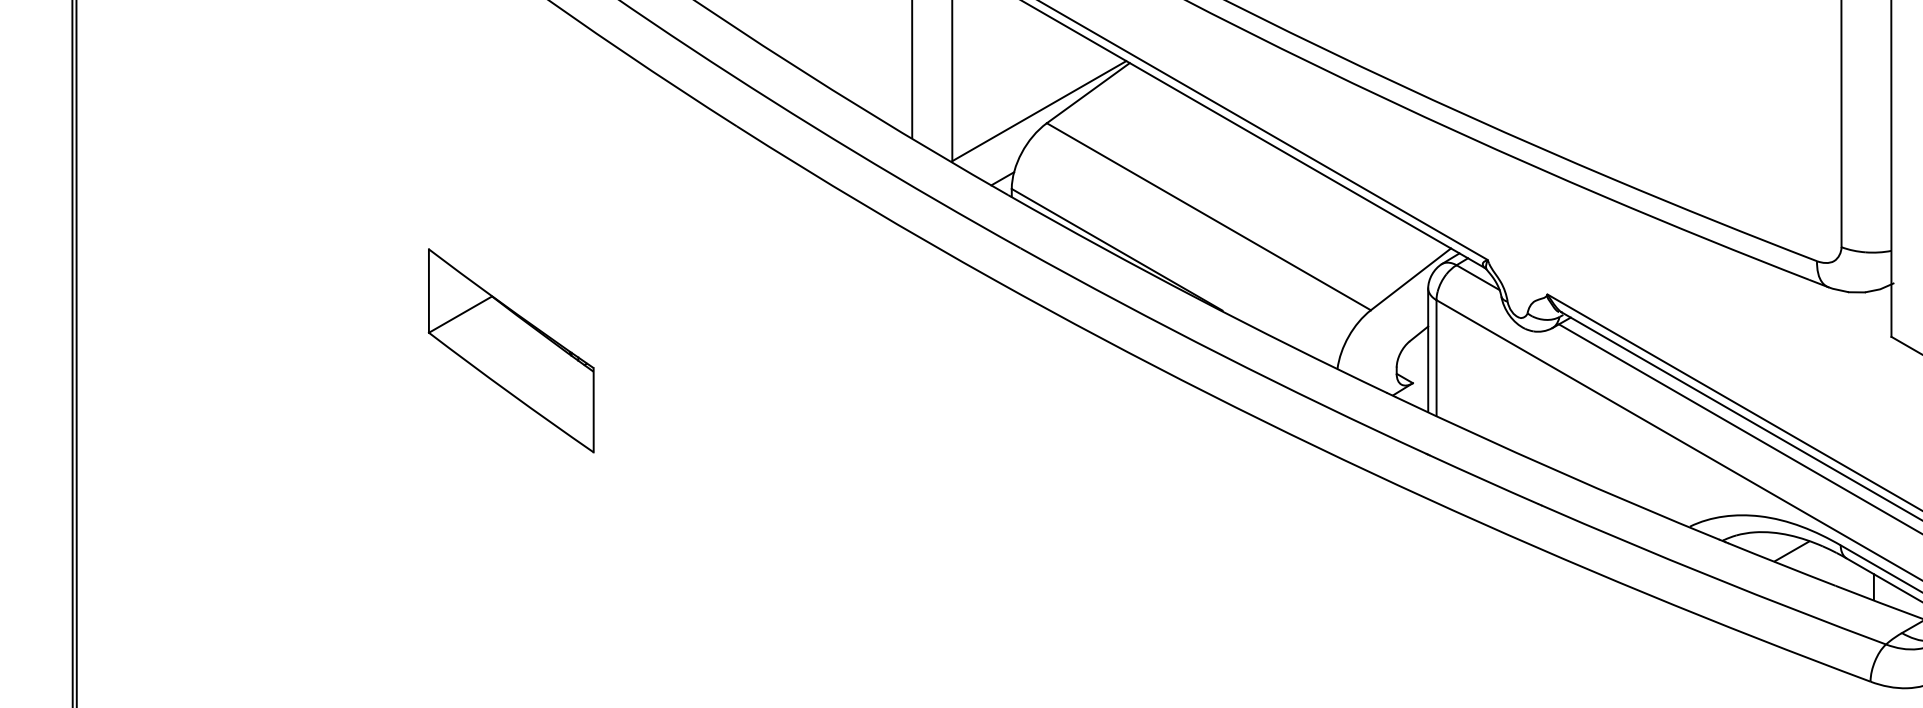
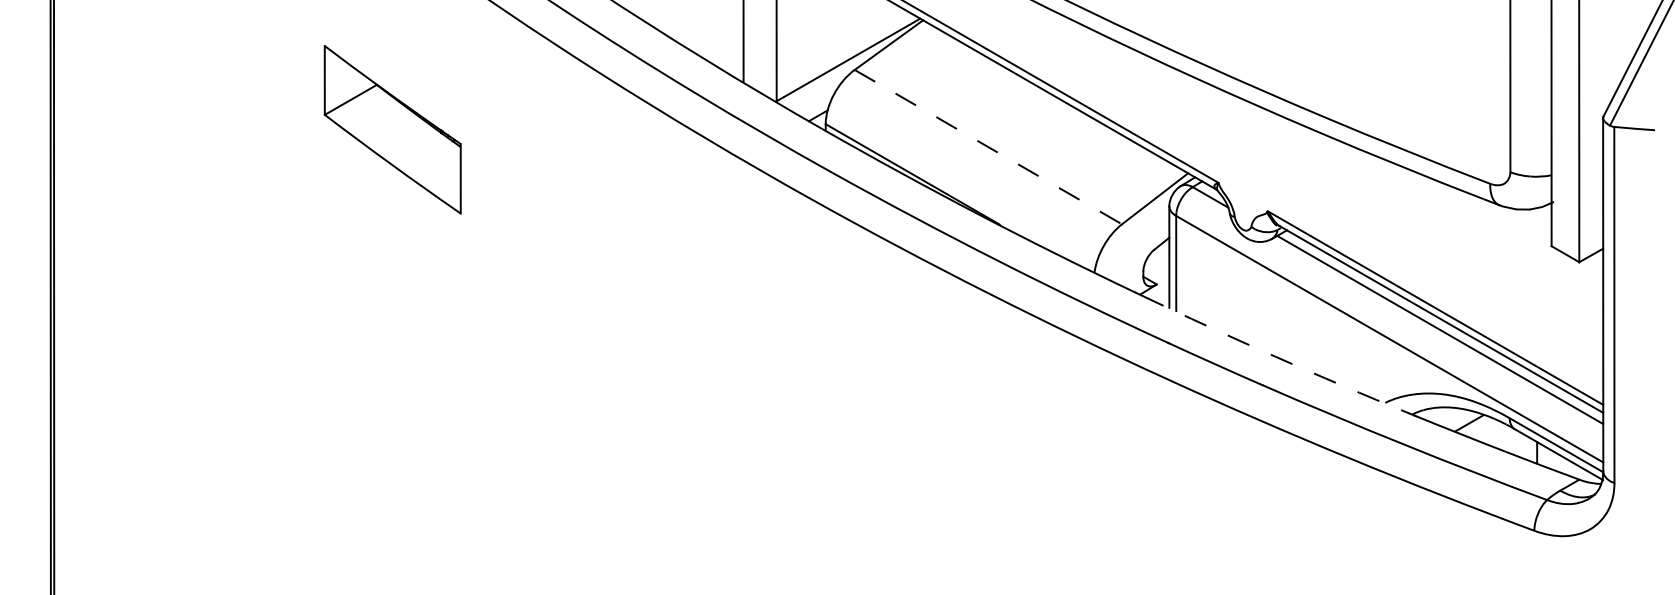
line: (1209, 217) -> (988, 147), solid -> dashed
part: (510, 350) -> (392, 129), moved
arc: (1556, 470) -> (1275, 356), solid -> dashed

